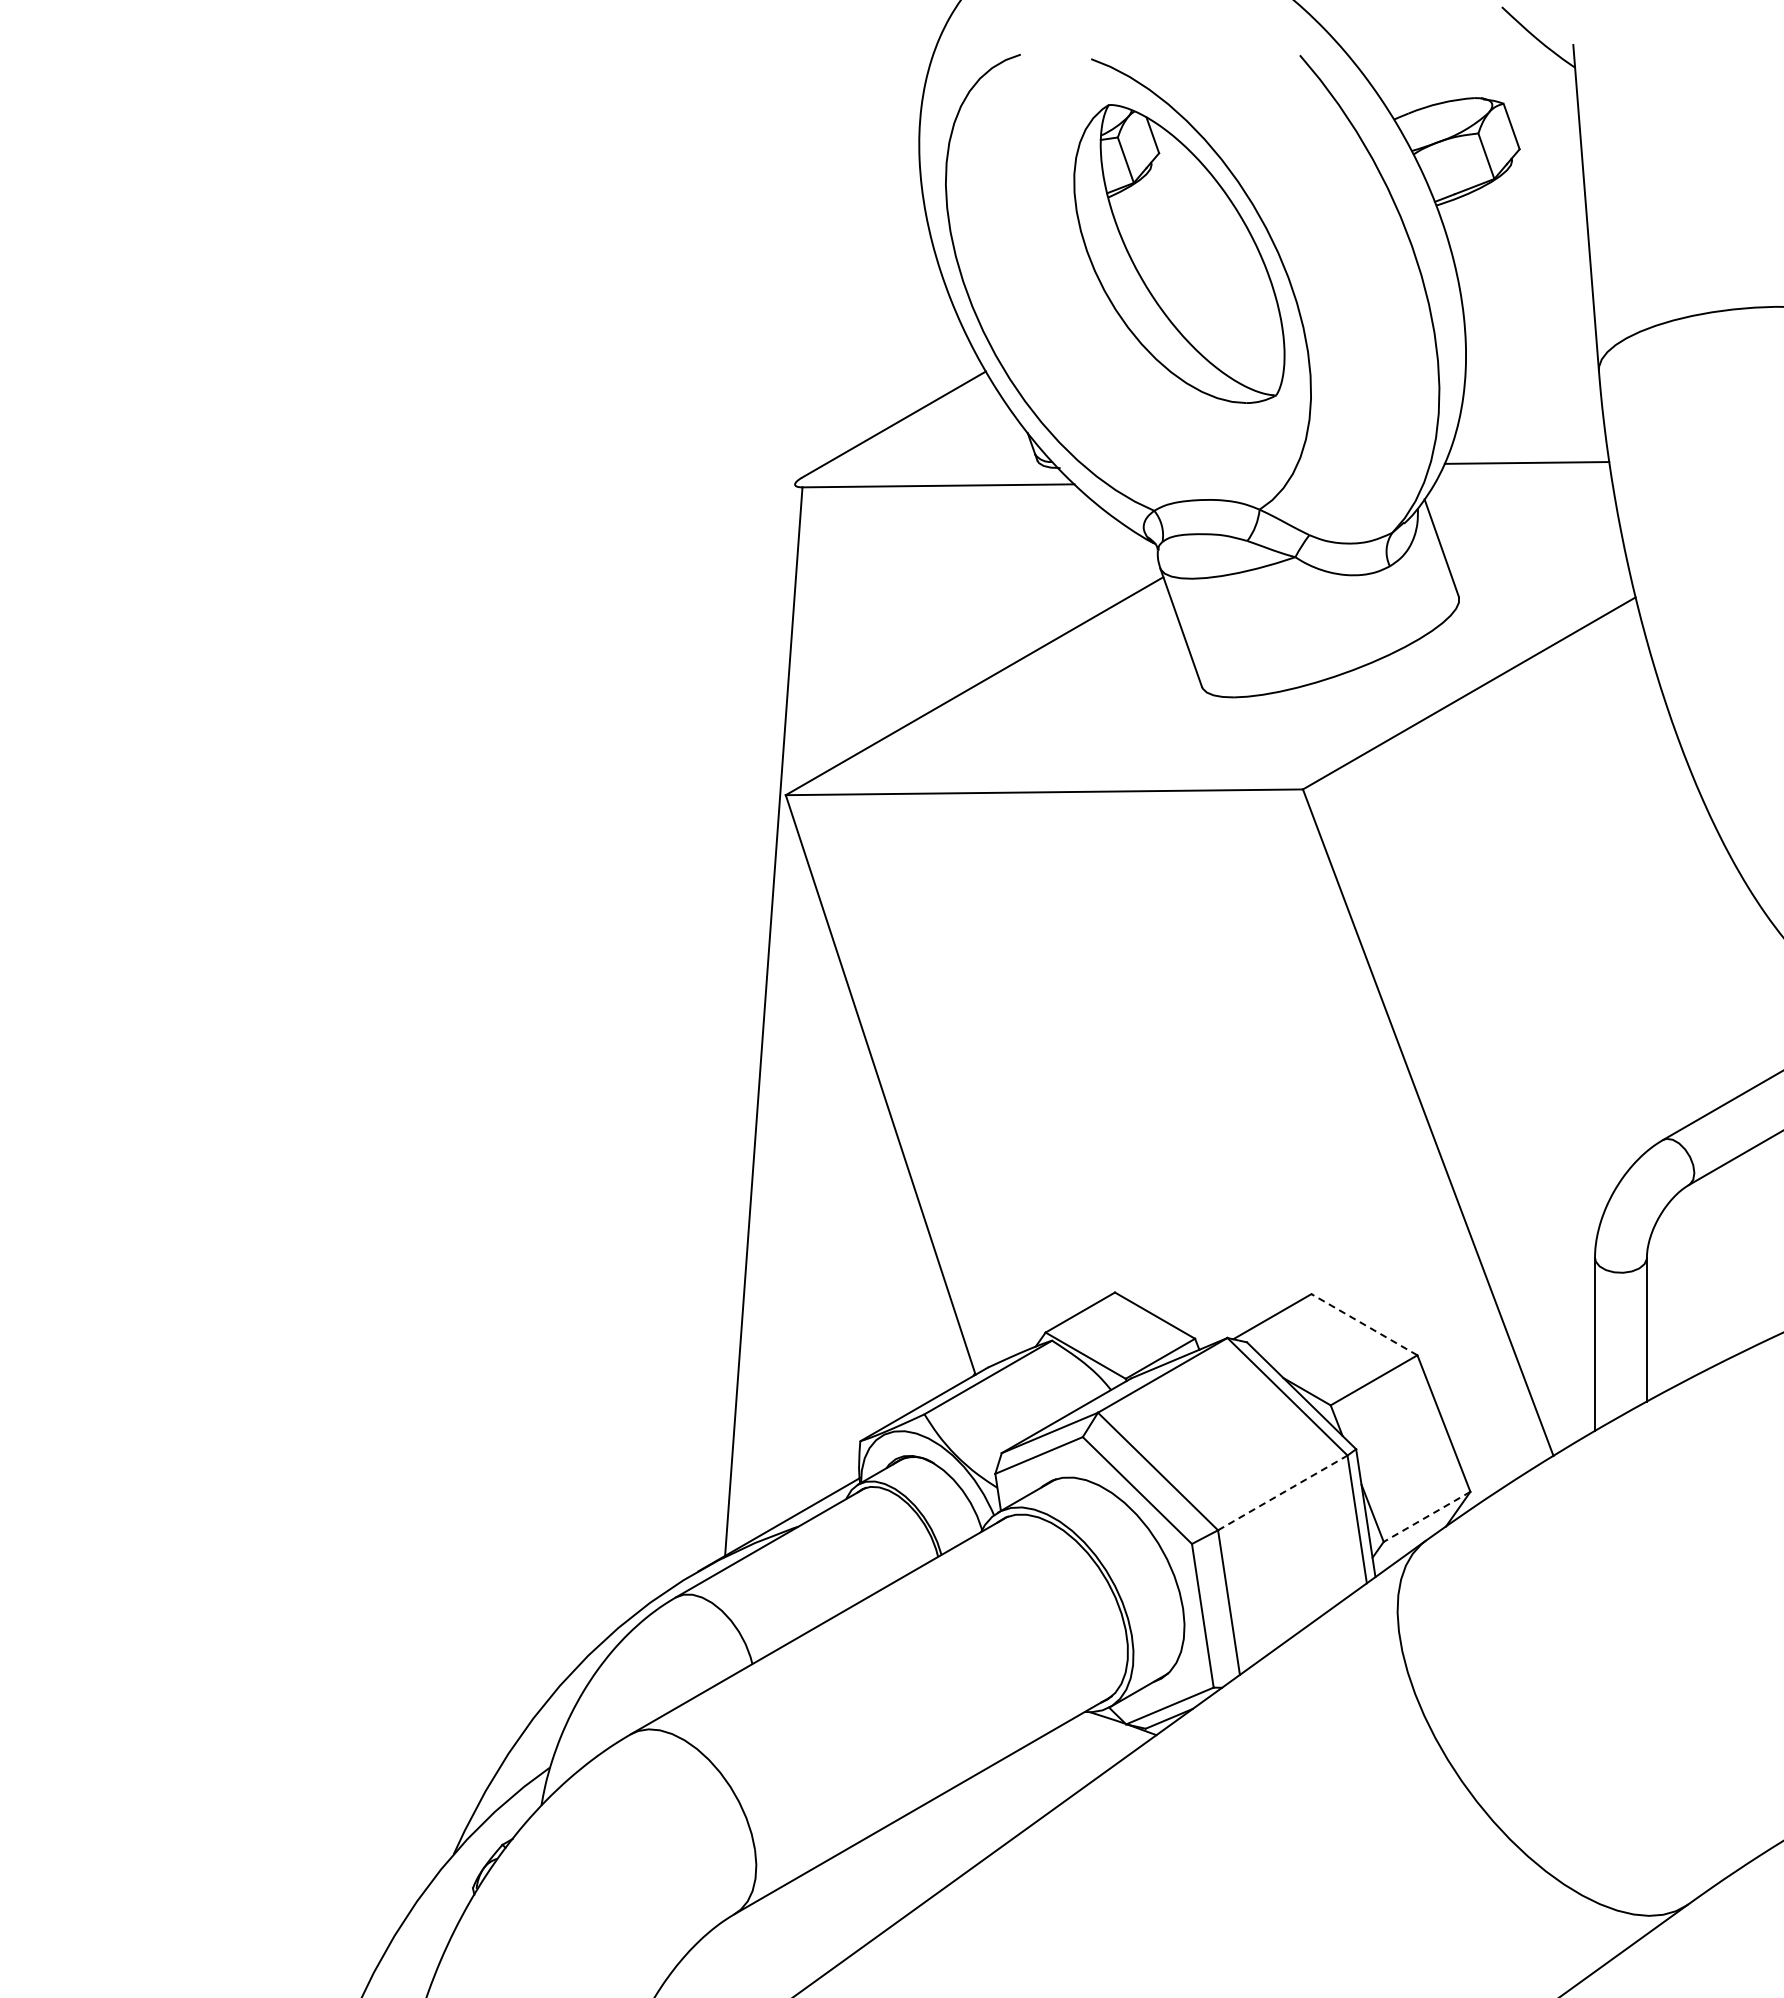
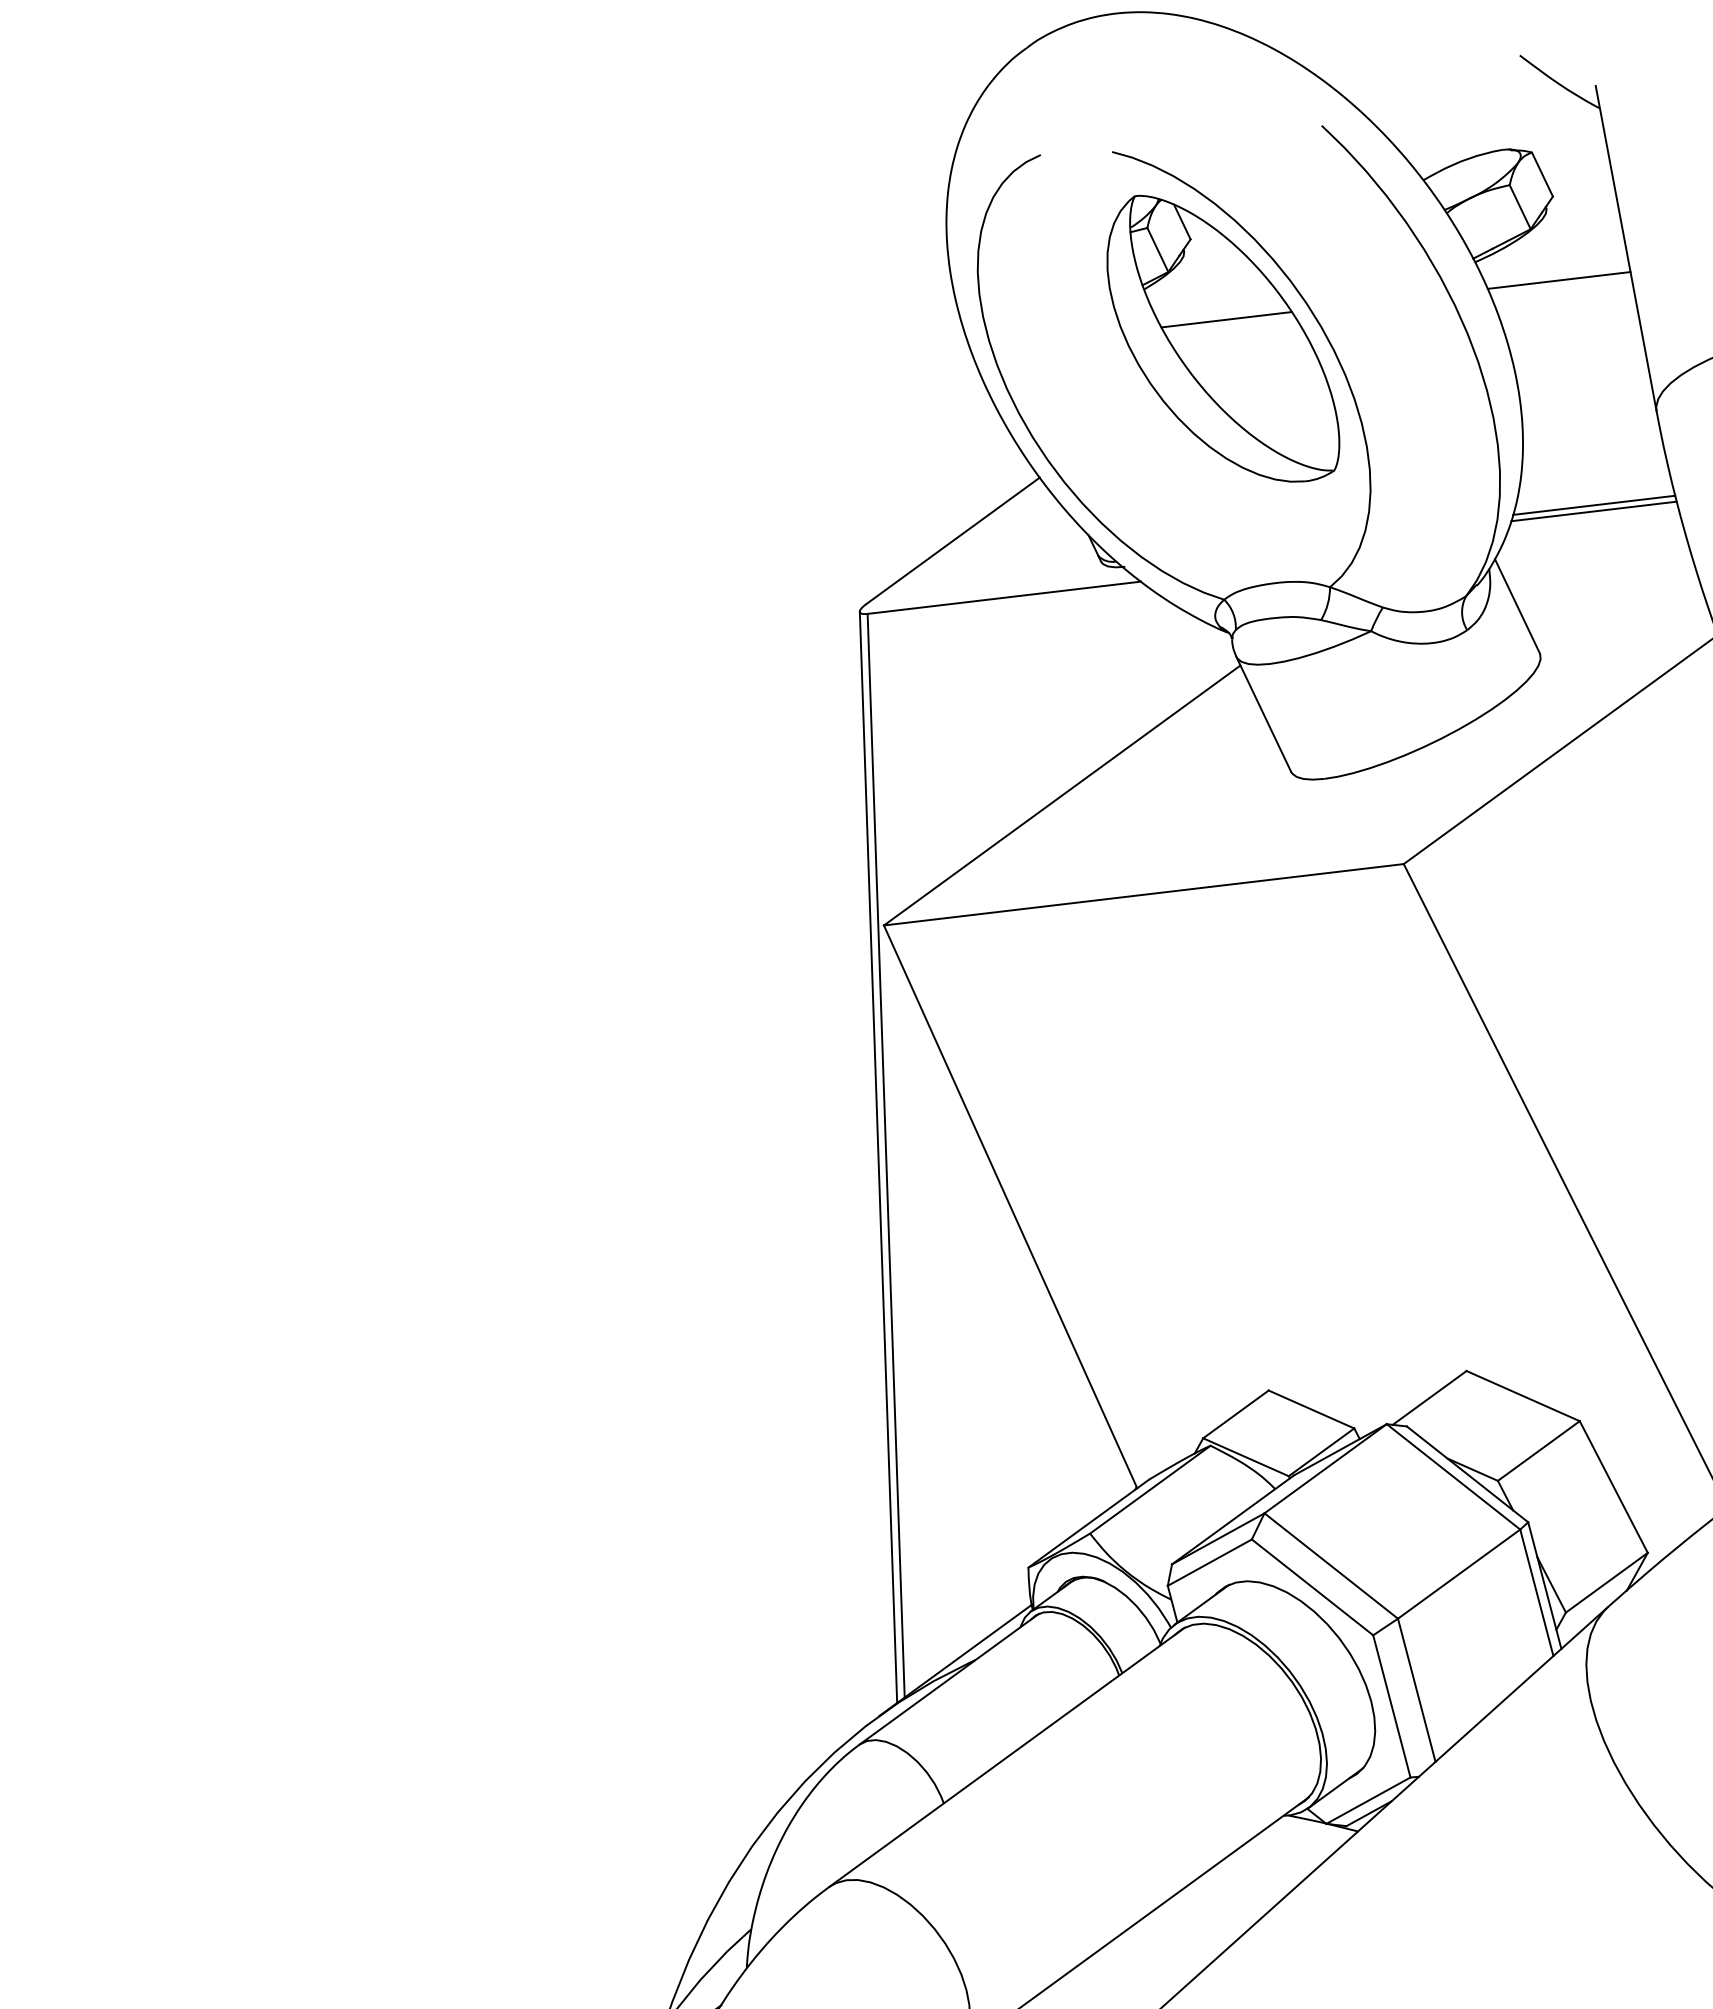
line: (1516, 232) -> (1558, 280), added
line: (1186, 235) -> (1226, 319), added
line: (1527, 456) -> (1593, 504), added
line: (756, 1022) -> (878, 1157), added
line: (1364, 1324) -> (1523, 1395), dashed -> solid
line: (1282, 1492) -> (1458, 1573), dashed -> solid
line: (1426, 1517) -> (1606, 1583), dashed -> solid

